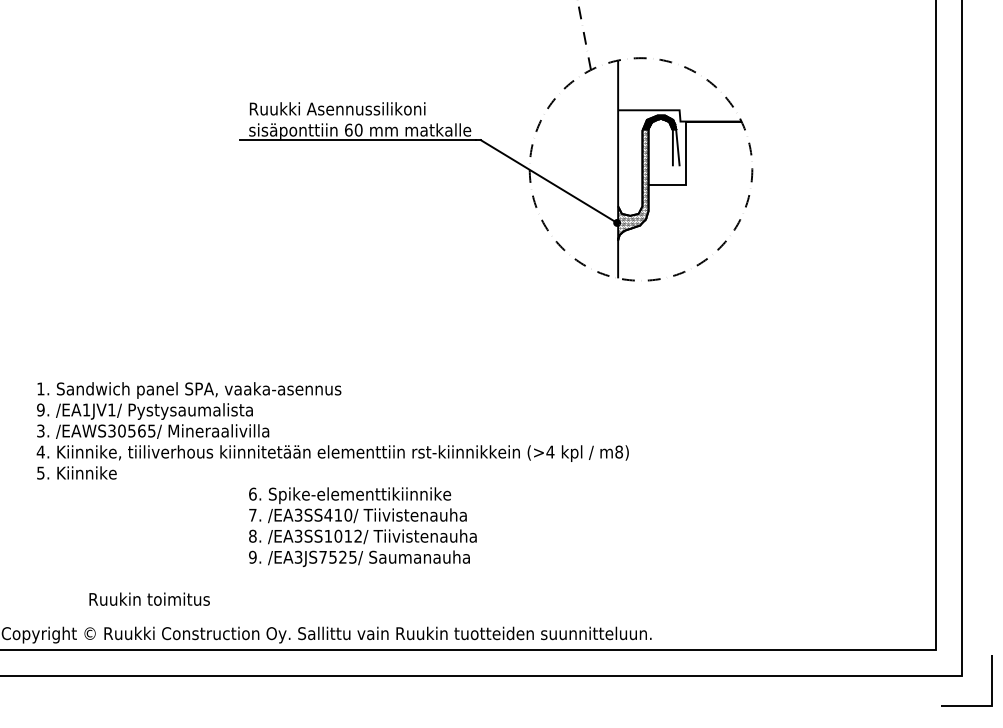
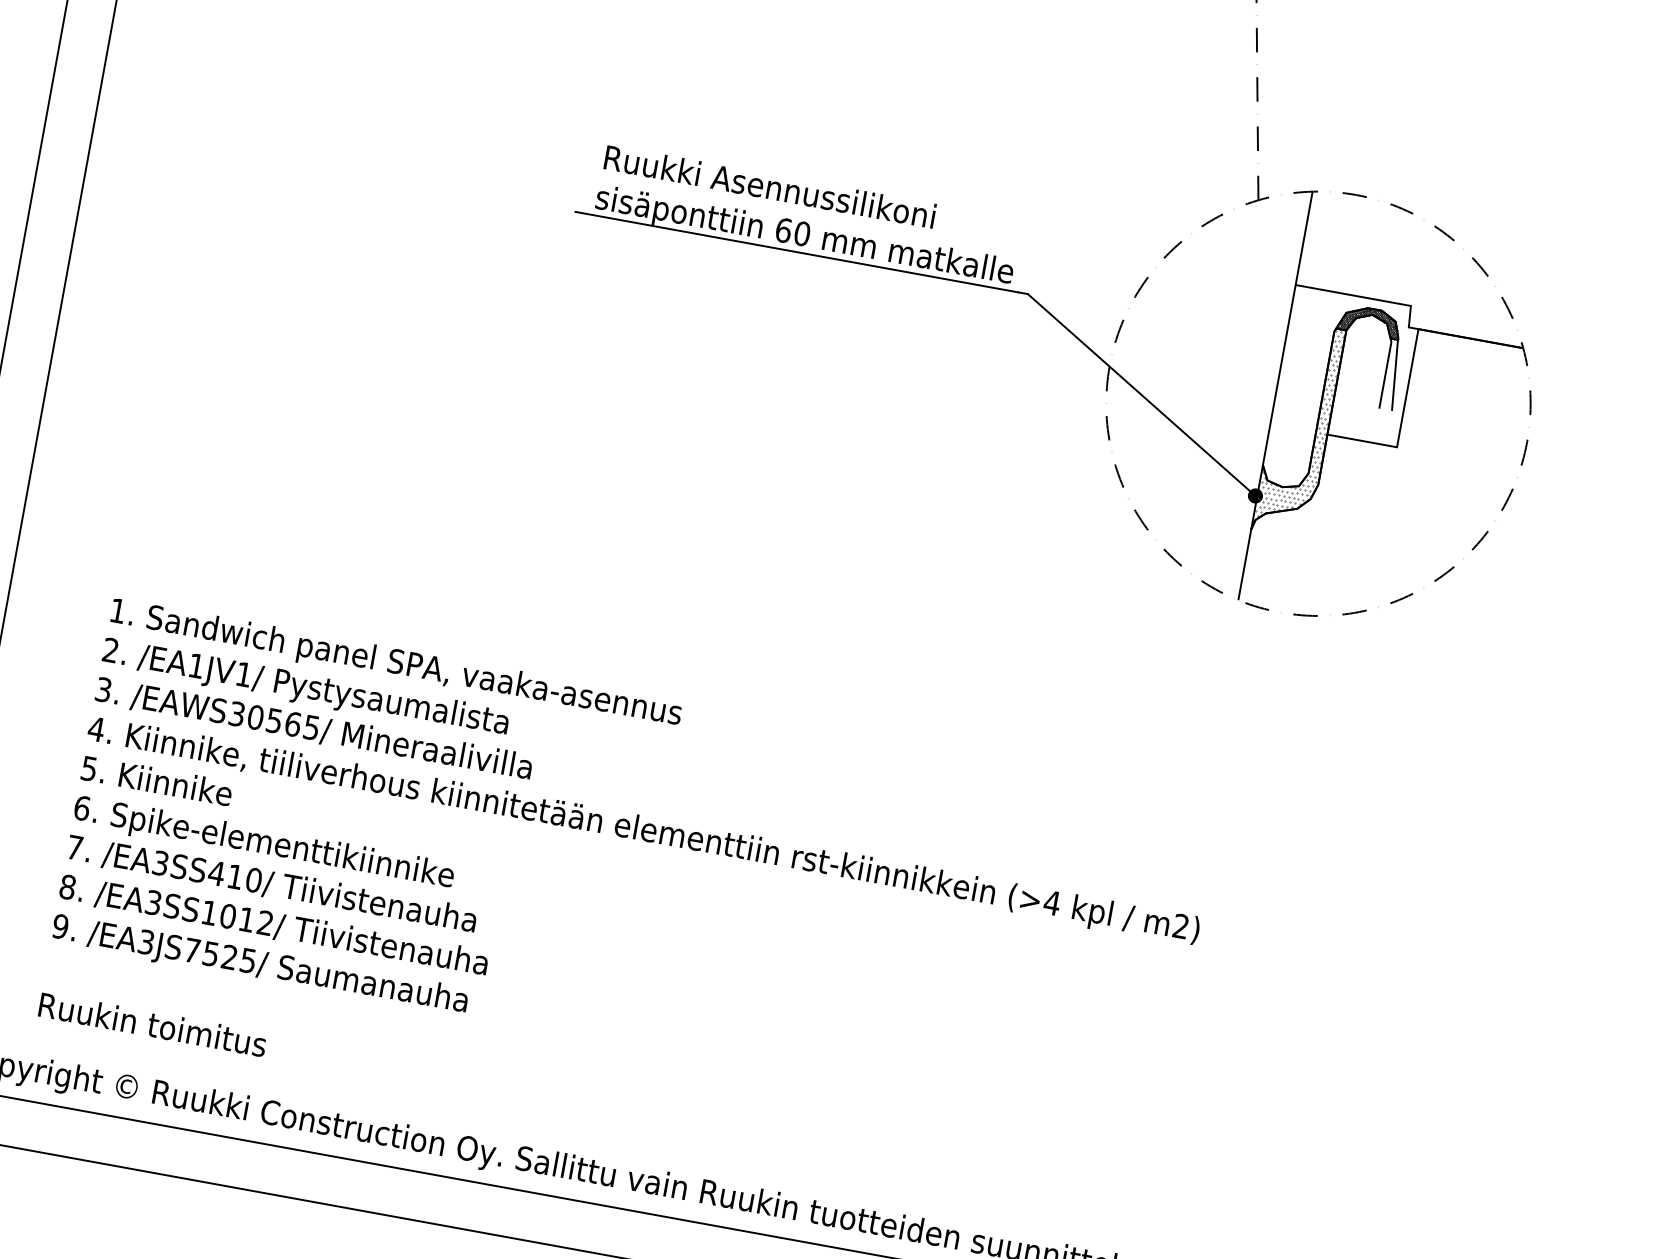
text: (40, 409) -> (110, 649), 9. -> 2.
text: (618, 451) -> (1180, 925), m8) -> m2)
text: (362, 527) -> (276, 908), moved
text: (149, 598) -> (152, 1023), moved

